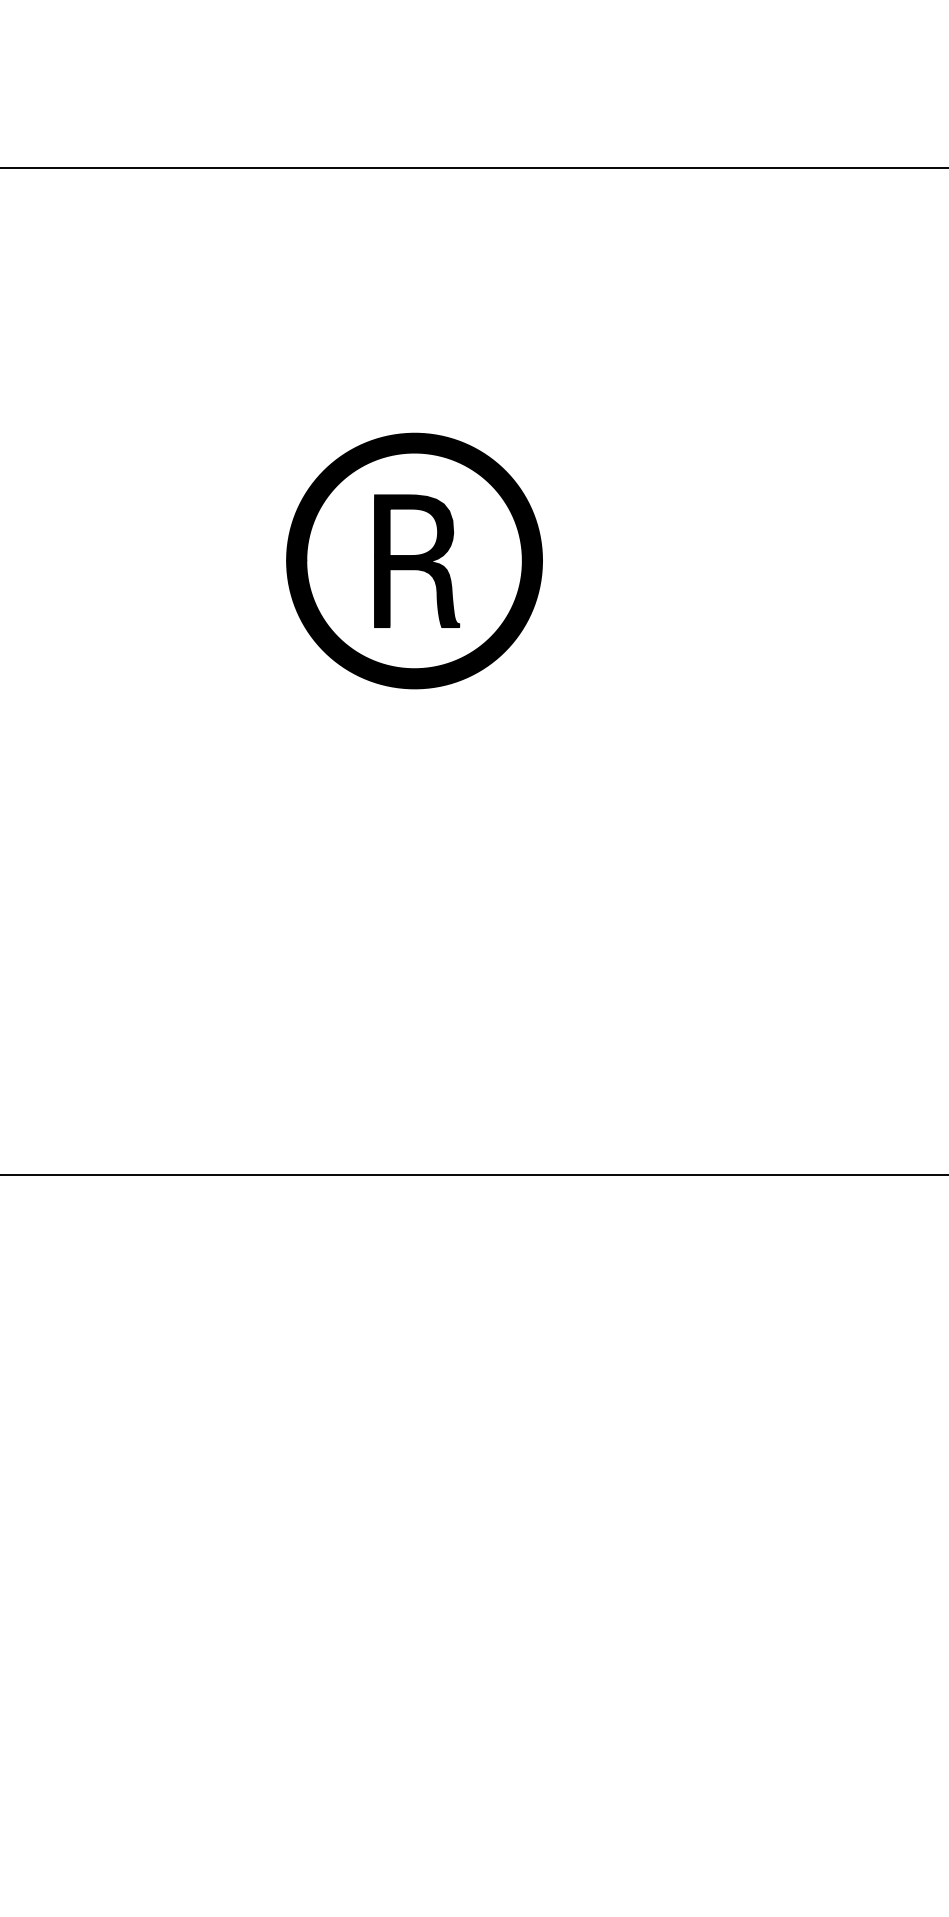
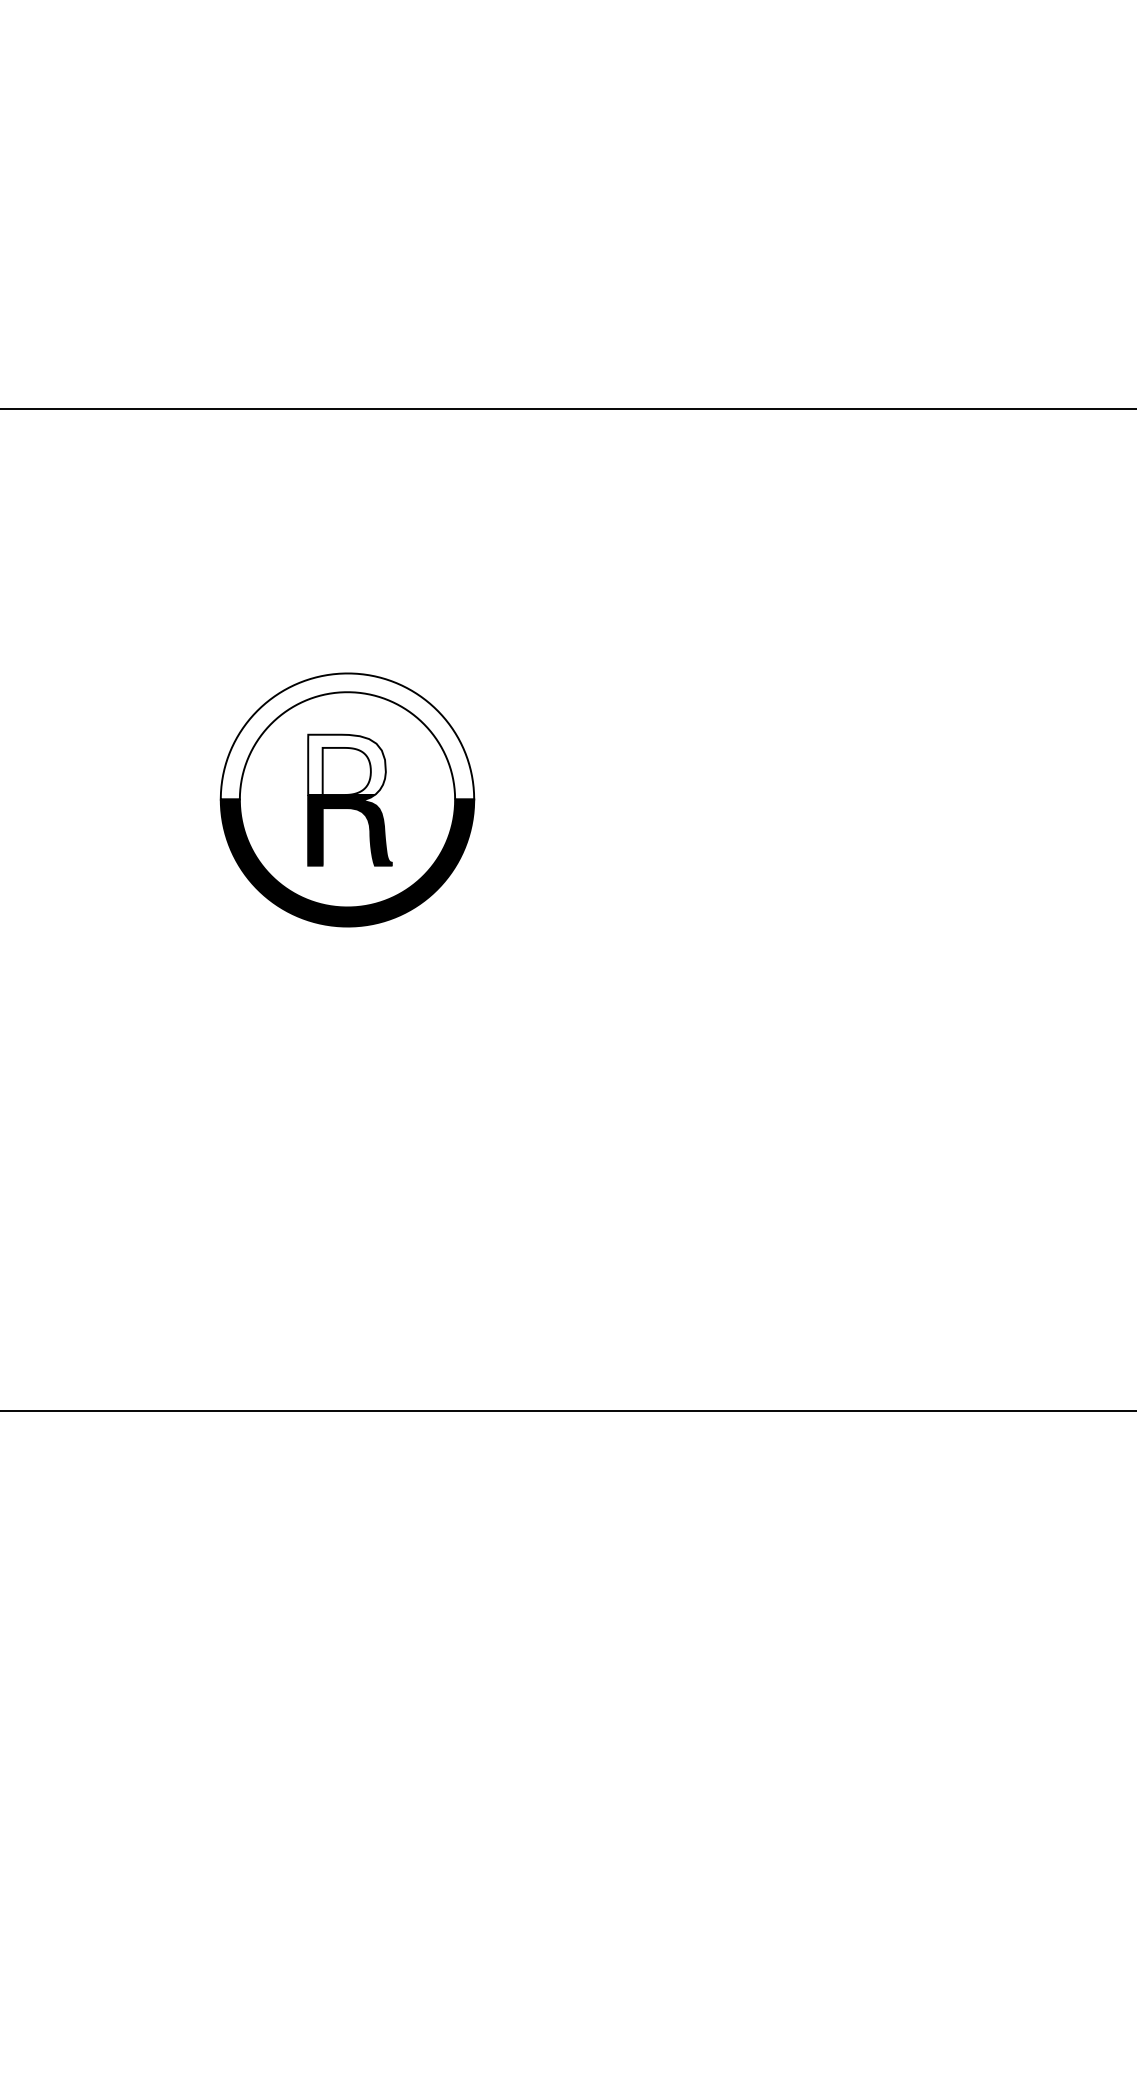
fill: (414, 497) -> (347, 736), removed
fill: (413, 525) -> (346, 764), removed

